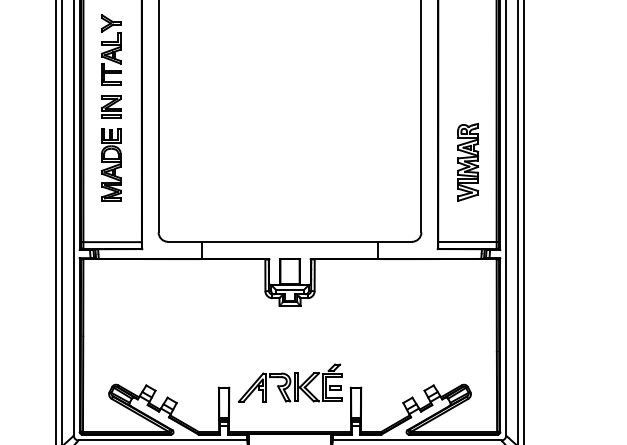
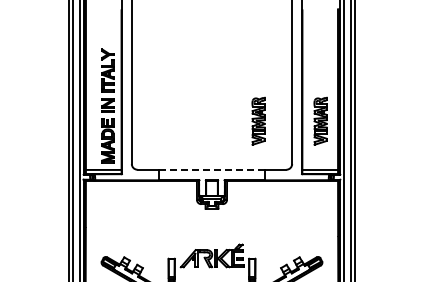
part: (110, 106) -> (107, 105), moved
part: (366, 161) -> (258, 120), added
line: (289, 241) -> (211, 169), solid -> dashed

